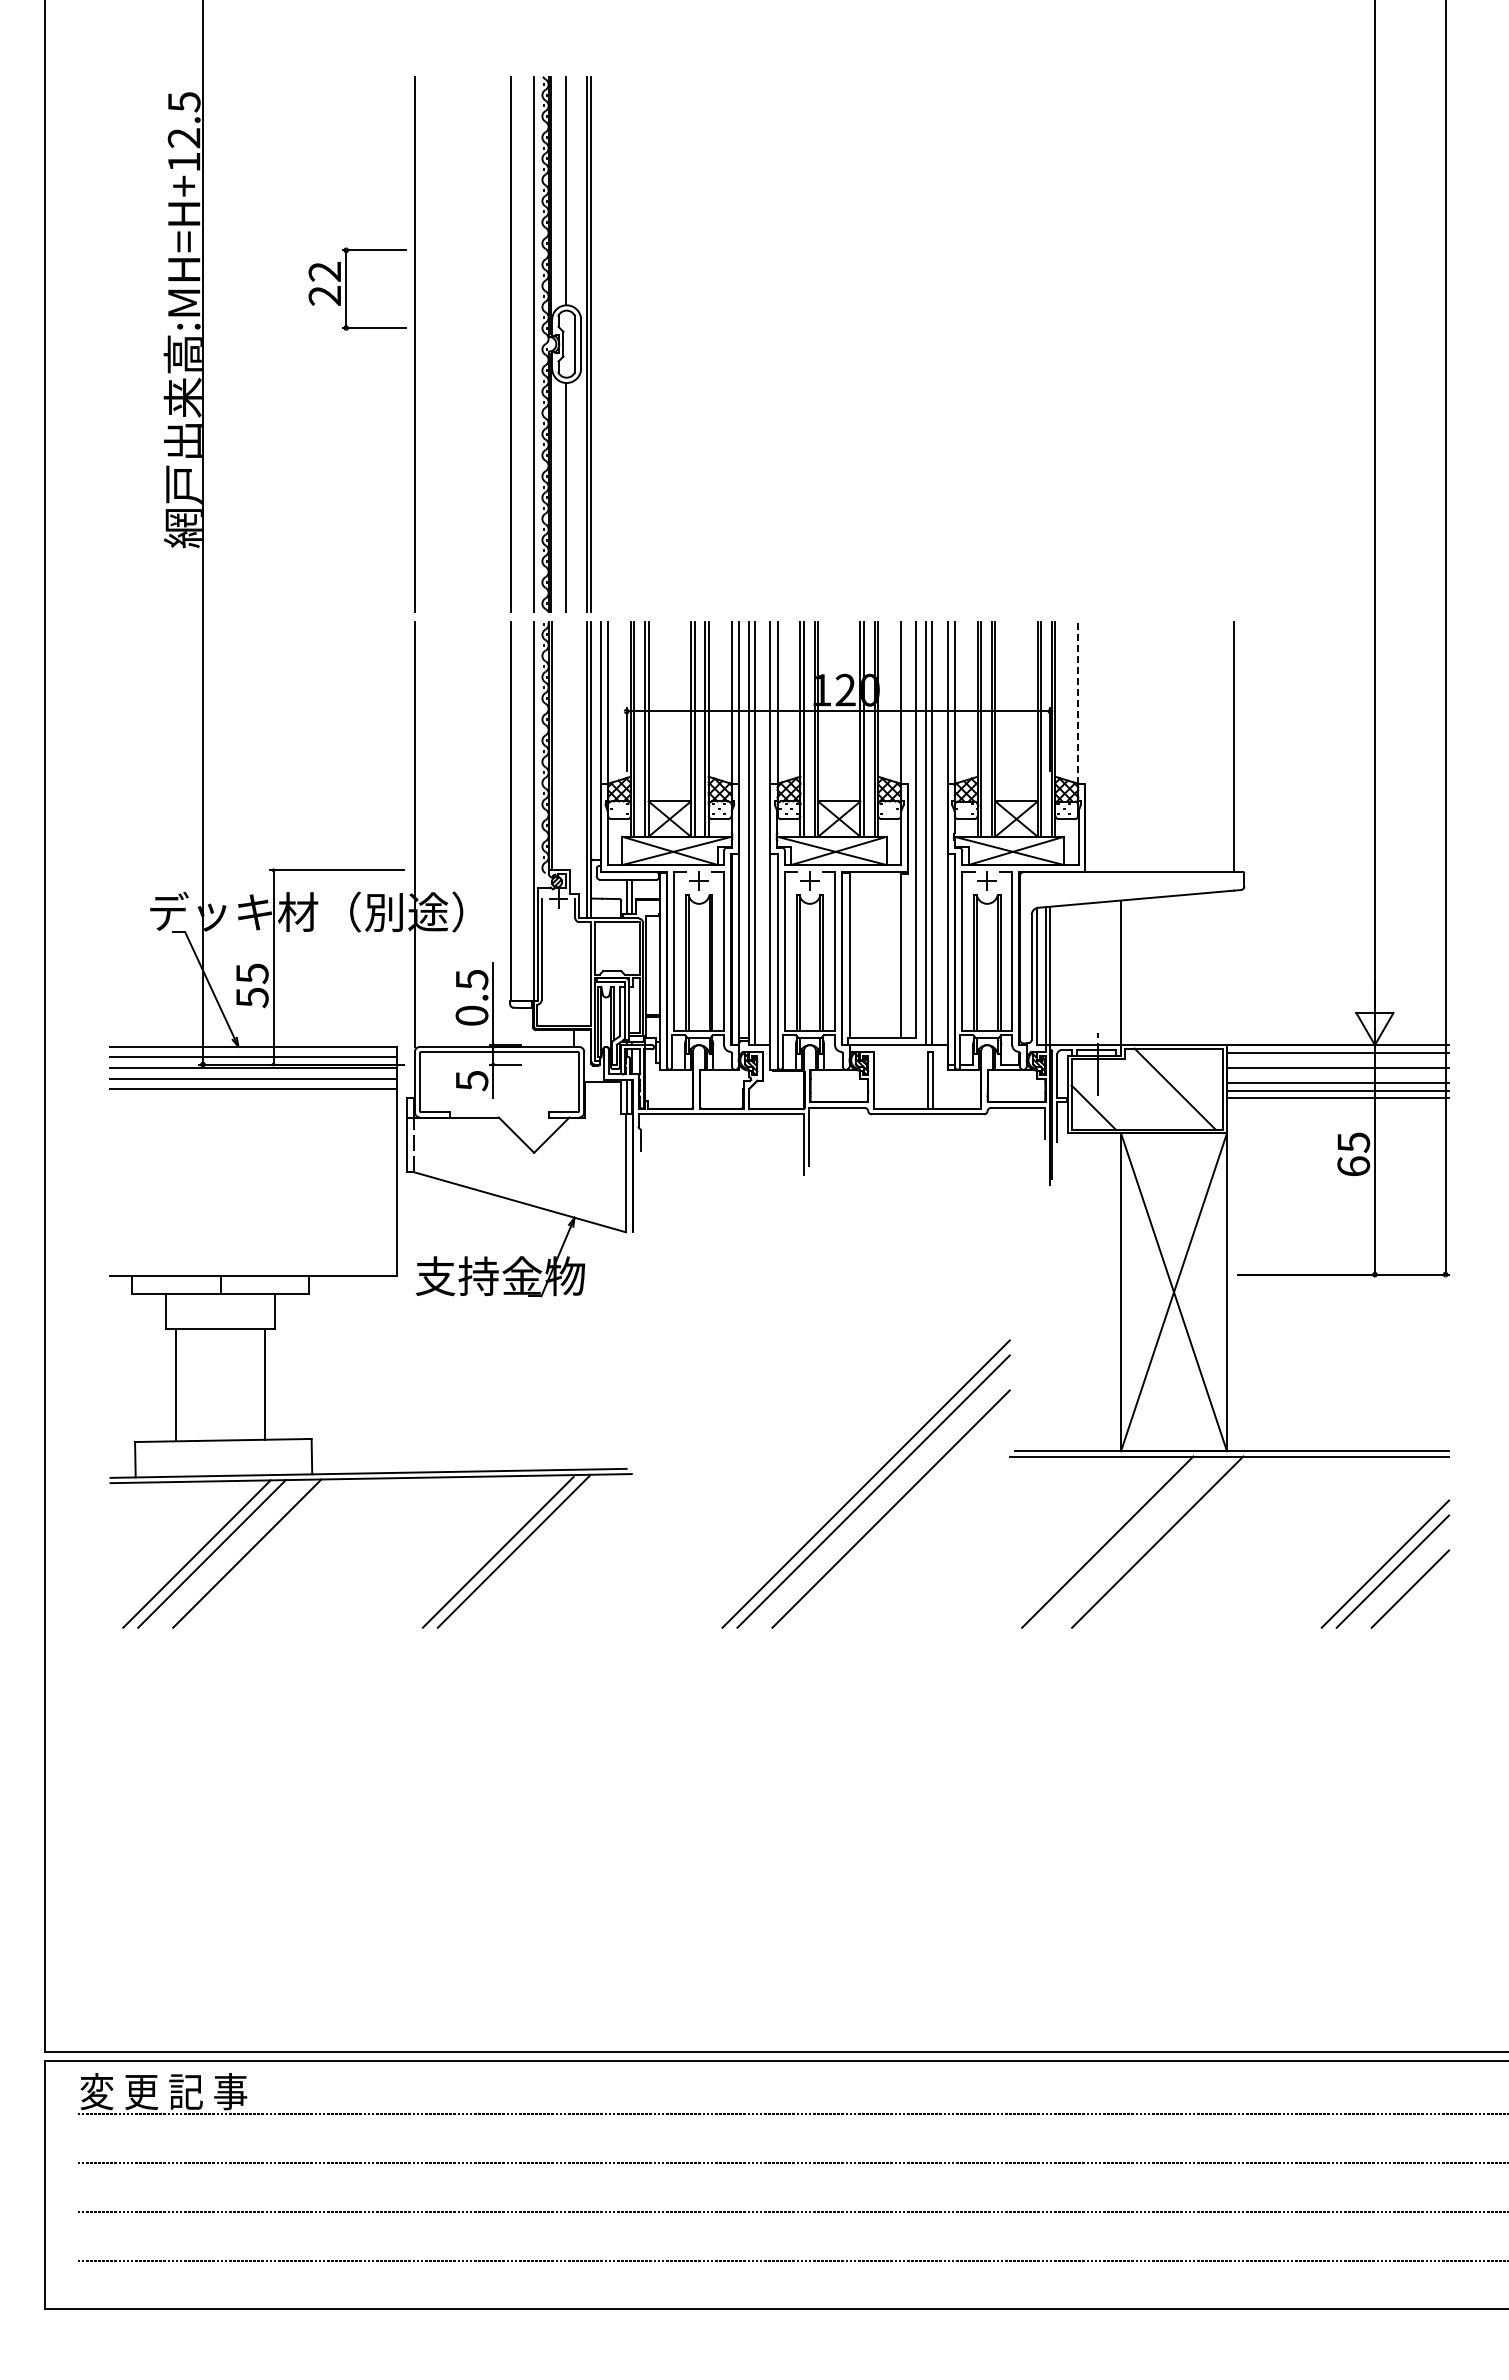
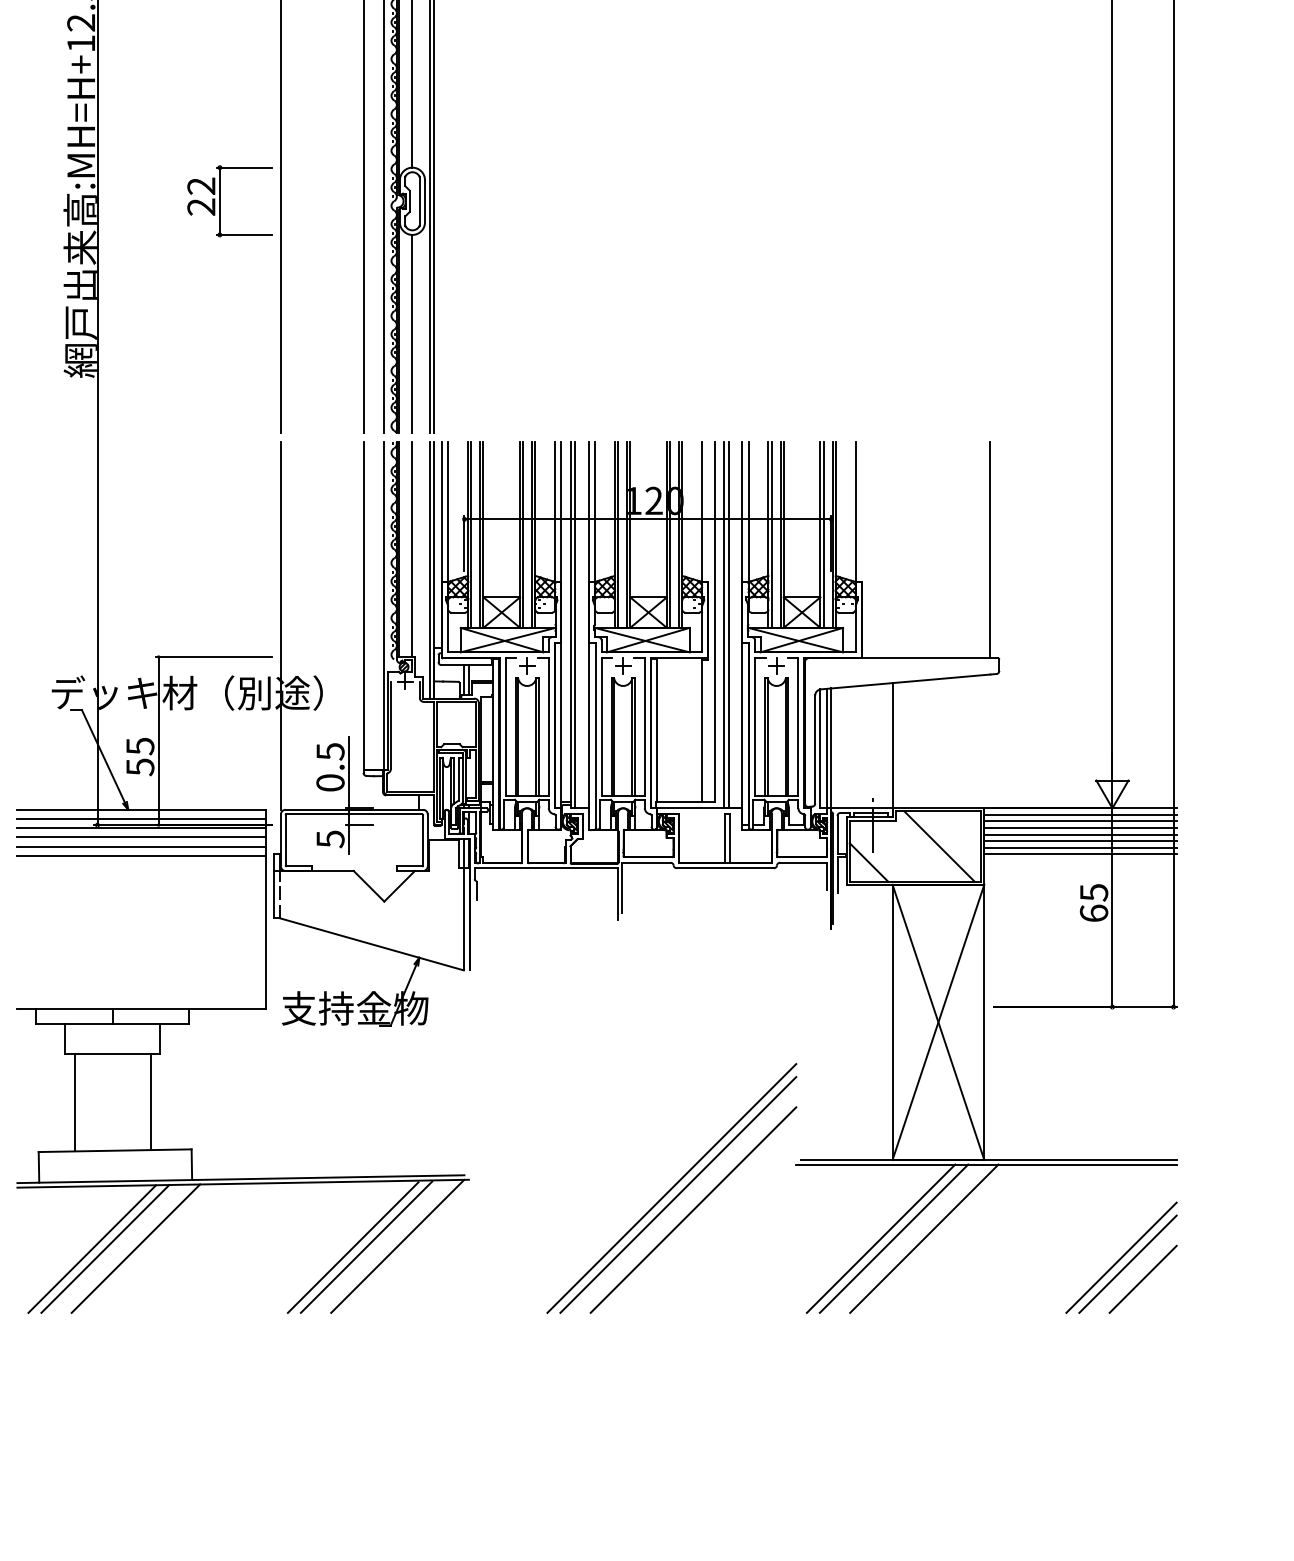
part: (346, 288) -> (220, 200), moved
line: (1078, 703) -> (855, 512), dashed -> solid
line: (566, 746) -> (412, 549), added
line: (1337, 1060) -> (1080, 821), added
line: (1337, 1075) -> (1080, 834), added
line: (253, 1099) -> (141, 855), added
line: (1122, 1541) -> (893, 1238), added
line: (549, 1550) -> (397, 1245), added

